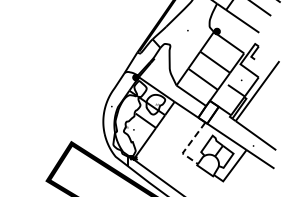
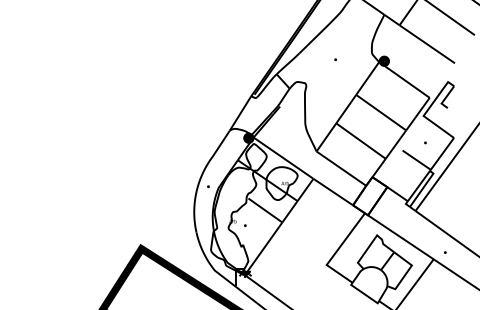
line: (188, 145) -> (336, 251), dashed -> solid

